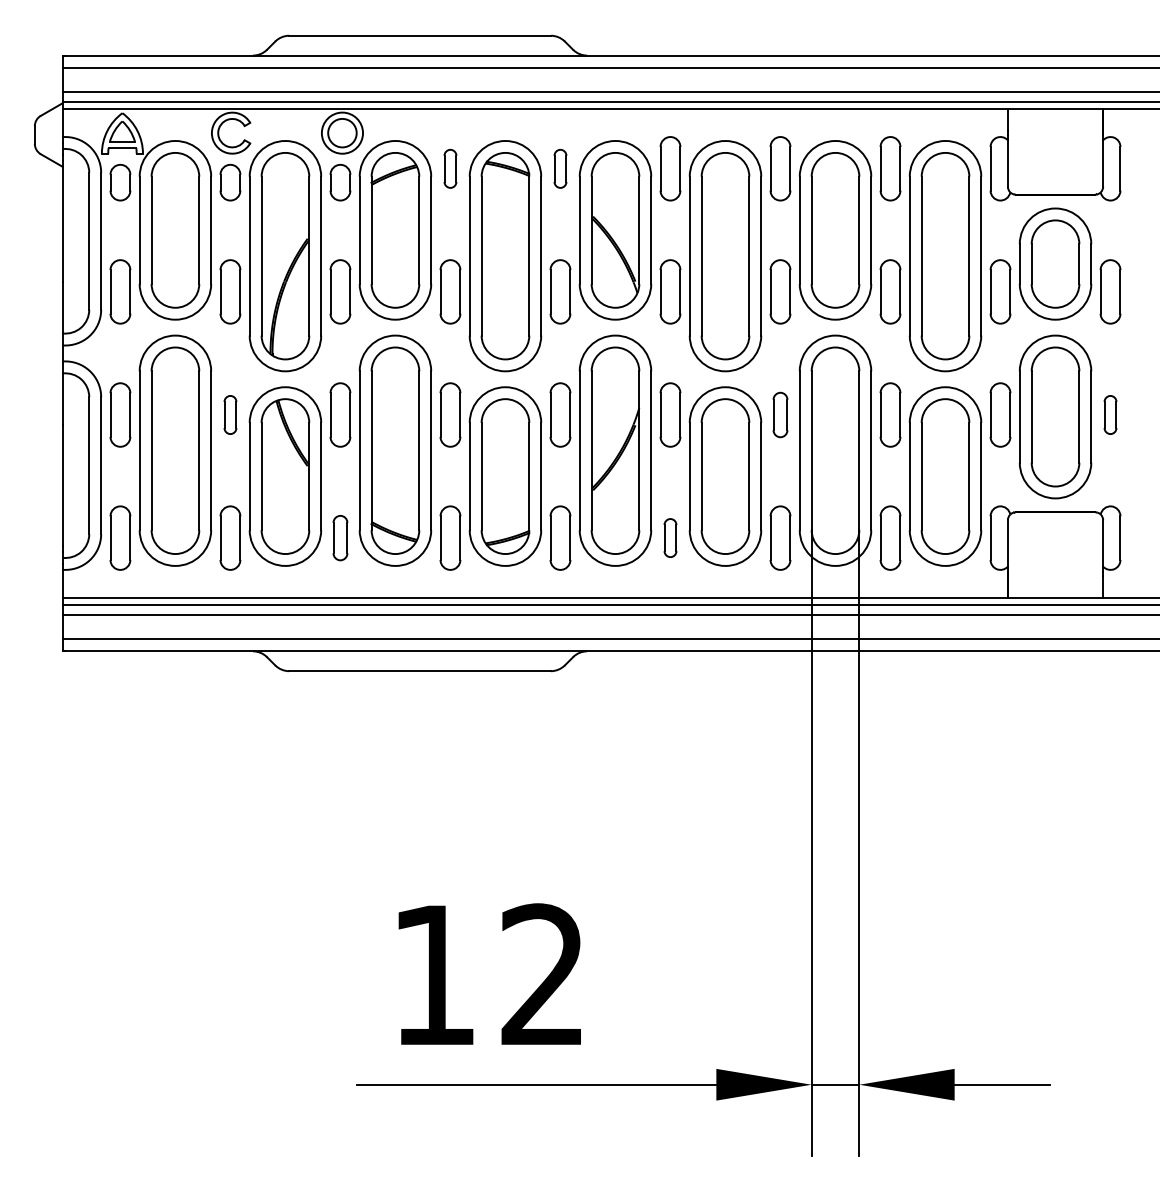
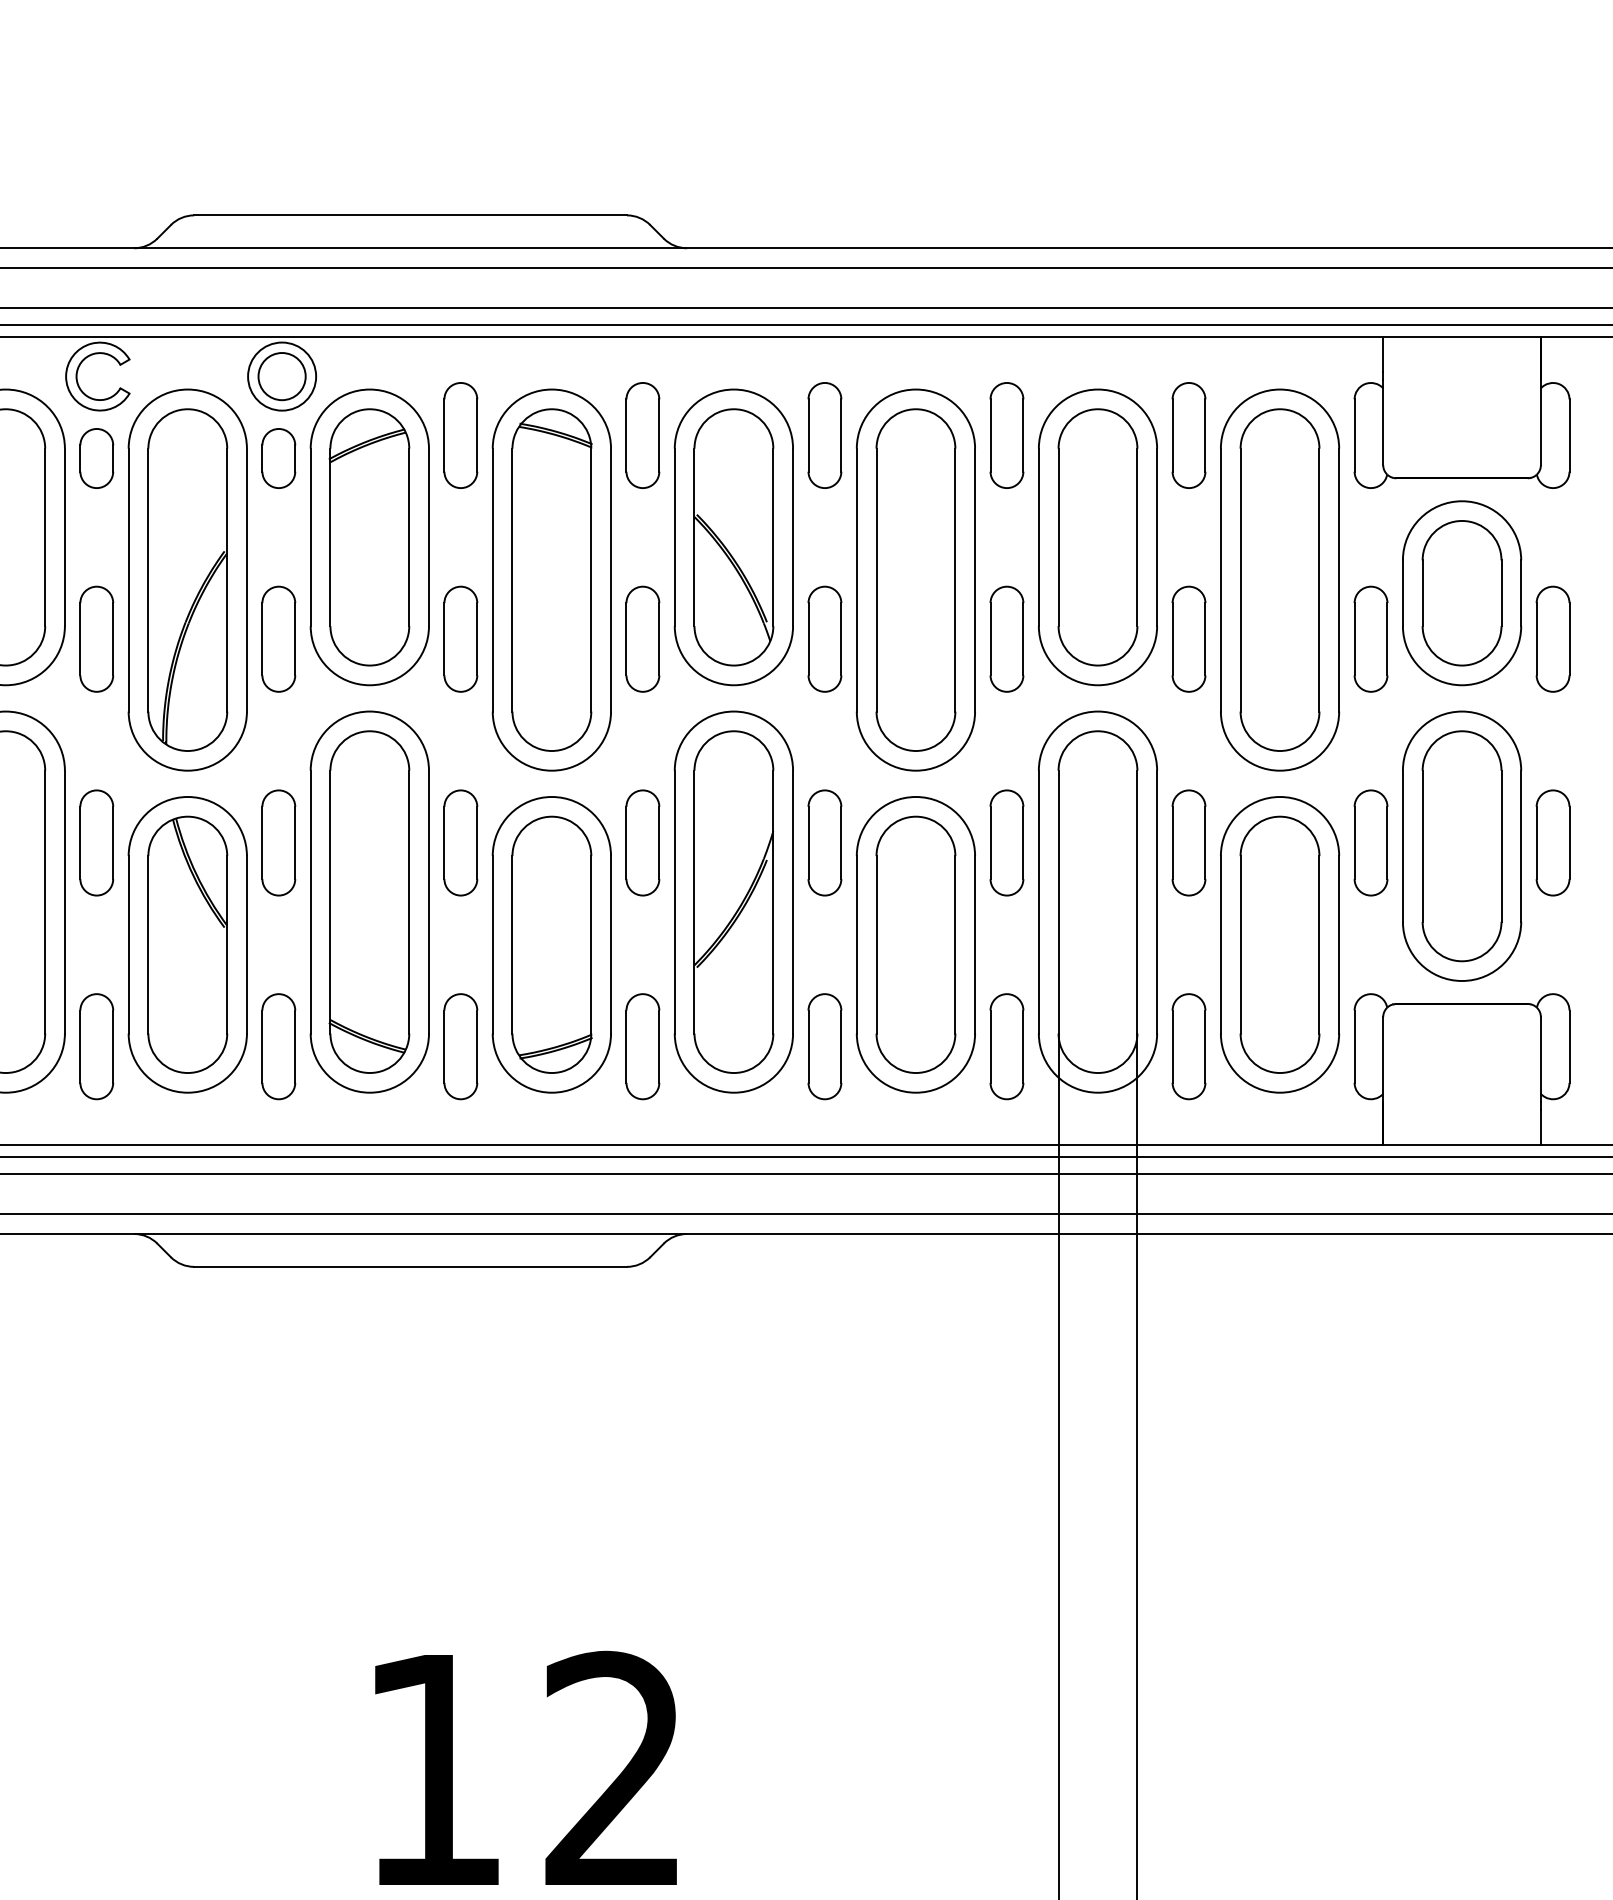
part: (450, 168) -> (460, 435), size x1.67
part: (560, 168) -> (642, 435), size x1.67
part: (230, 414) -> (96, 842), size x1.67
part: (780, 414) -> (1006, 842), size x1.43
part: (1110, 414) -> (1553, 842), size x1.67
part: (340, 537) -> (278, 1045), size x1.43
part: (670, 537) -> (824, 1045), size x1.67

